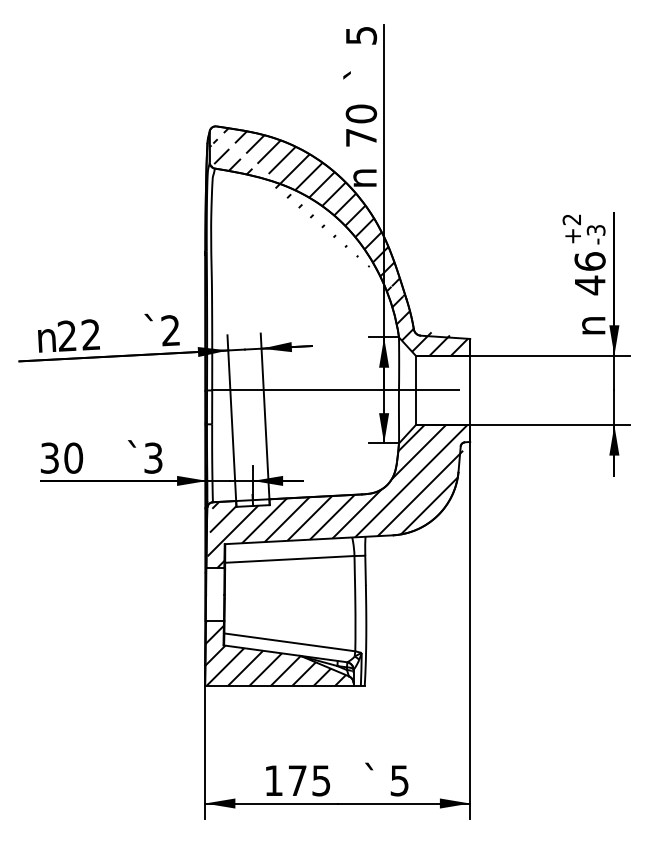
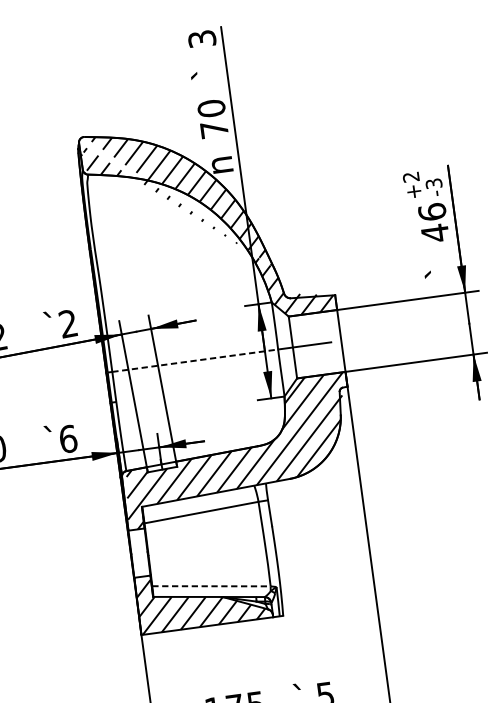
text: (360, 34) -> (201, 38), 5 -> 3
text: (588, 325) -> (438, 269), n -> `
line: (306, 390) -> (196, 360), solid -> dashed
text: (153, 457) -> (68, 438), 3 -> 6
line: (290, 642) -> (212, 586), solid -> dashed

